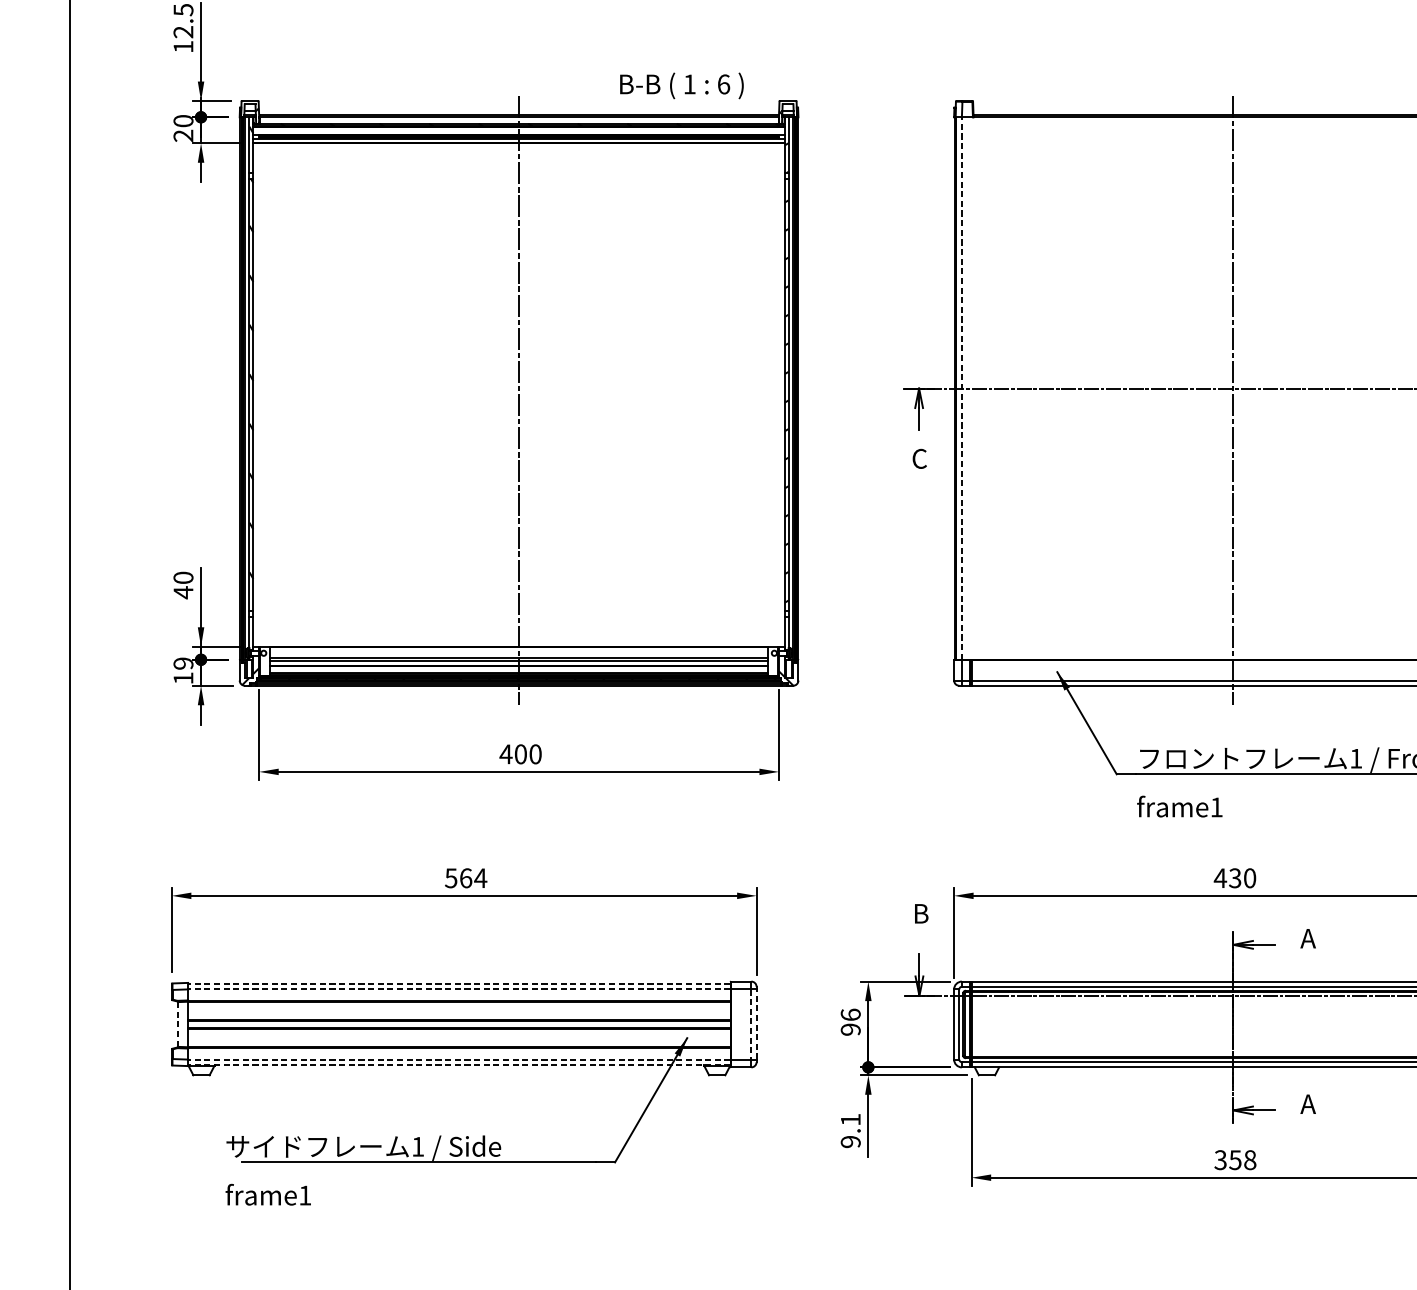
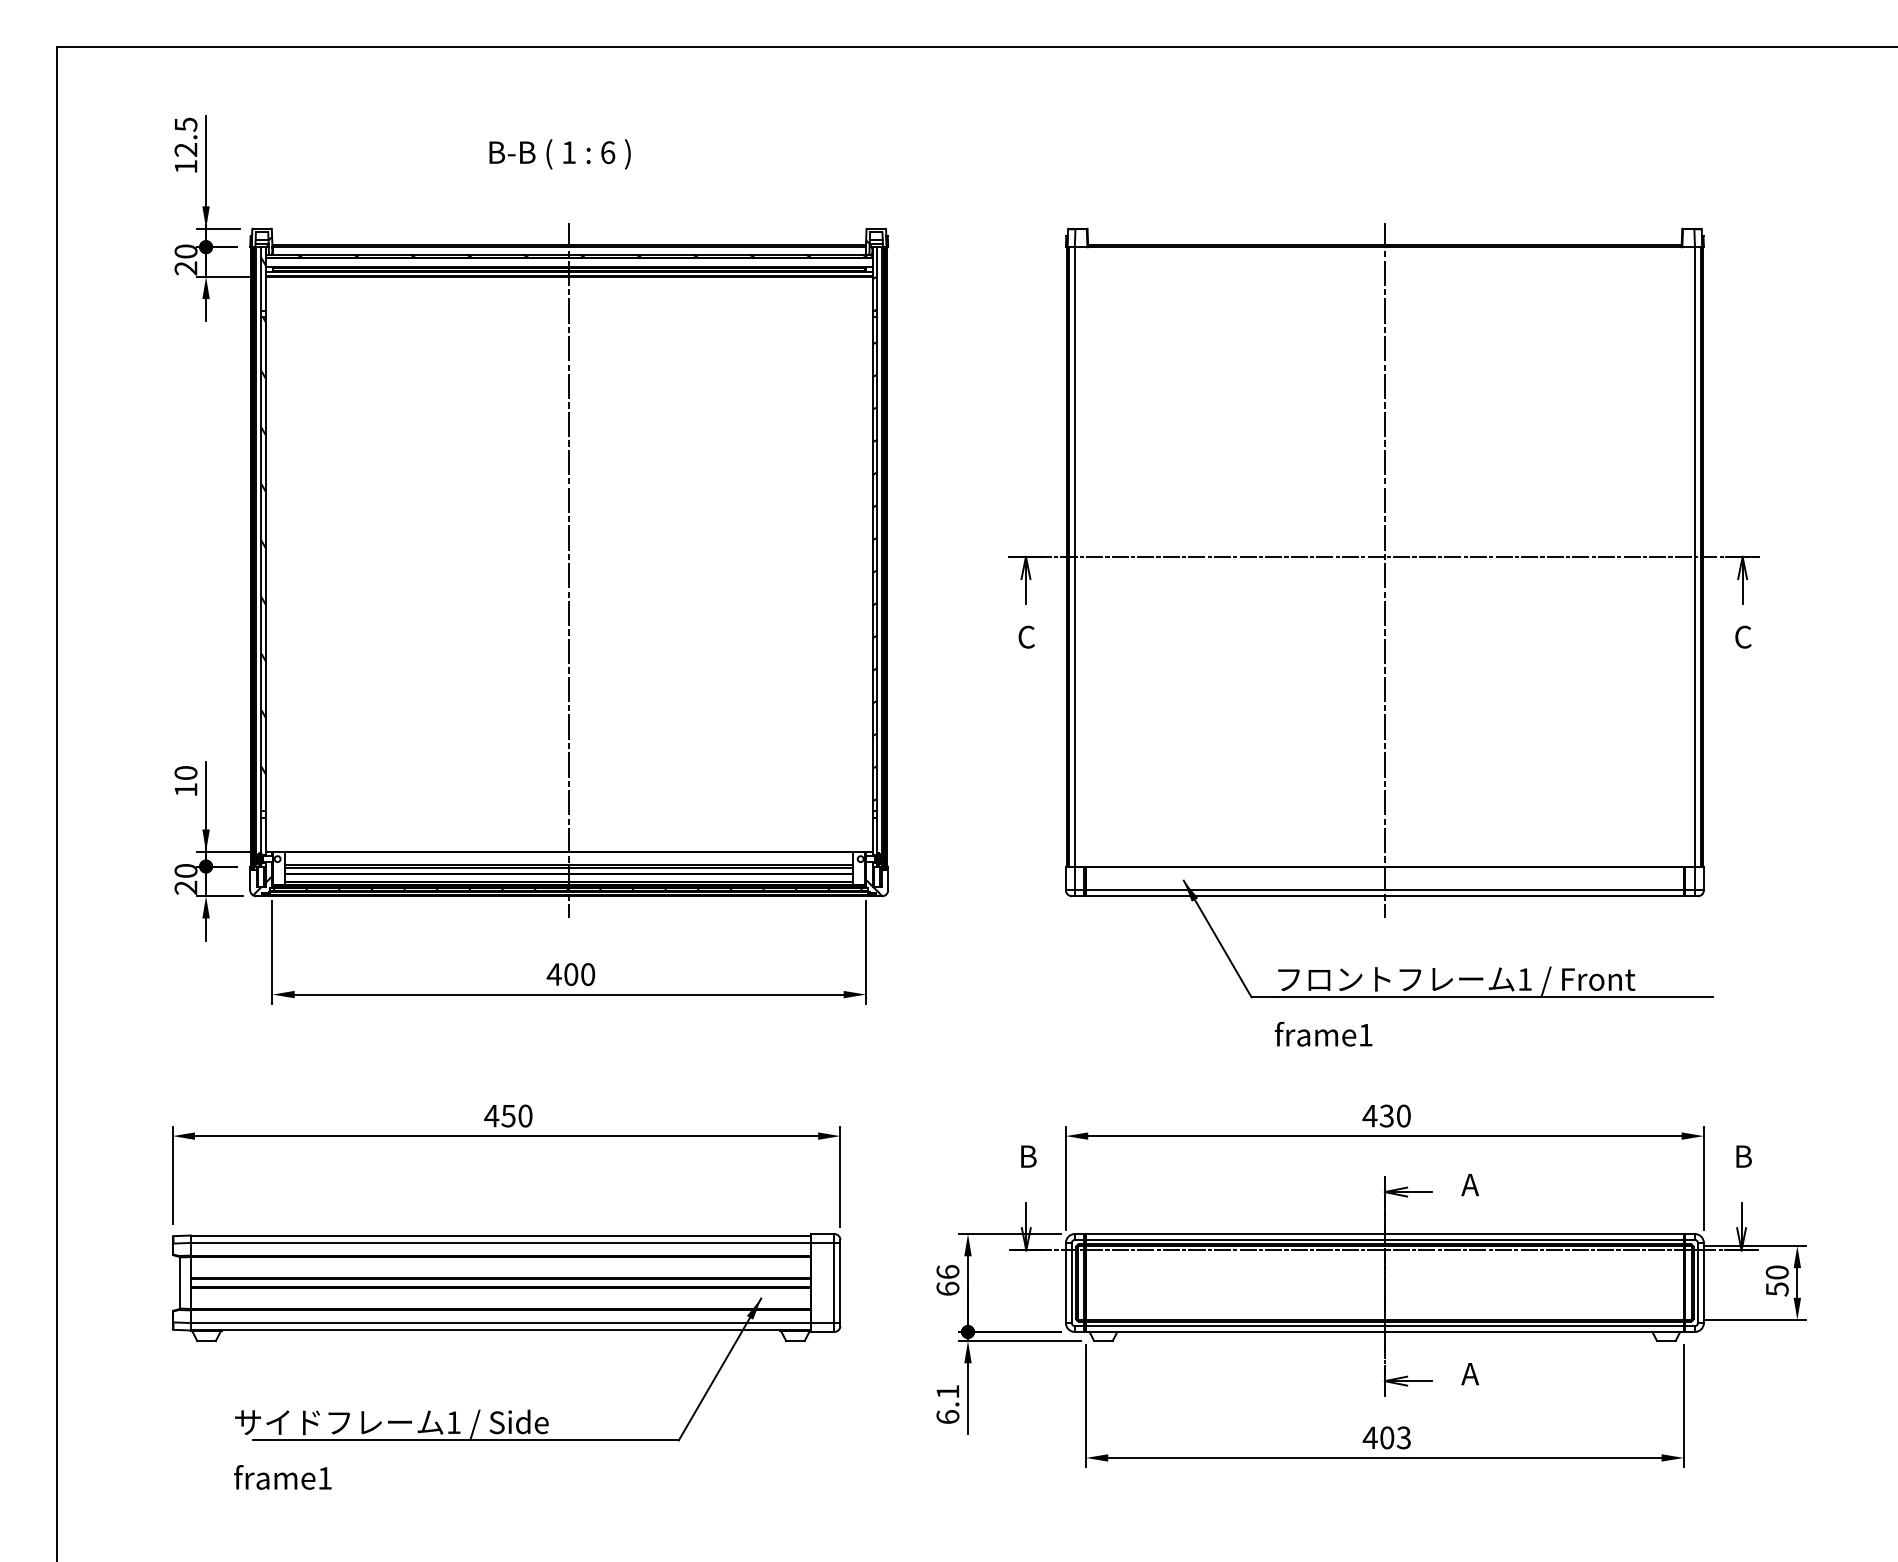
text: (681, 86) -> (559, 154), moved
line: (962, 388) -> (1075, 556), dashed -> solid
text: (183, 592) -> (186, 789), 40 -> 10
text: (183, 671) -> (185, 879), 19 -> 20
text: (465, 877) -> (508, 1115), 564 -> 450
line: (459, 983) -> (501, 1236), dashed -> solid
line: (459, 989) -> (501, 1242), dashed -> solid
line: (178, 1024) -> (180, 1283), dashed -> solid
line: (751, 1024) -> (834, 1283), dashed -> solid
line: (756, 1024) -> (840, 1282), dashed -> solid
text: (850, 1029) -> (947, 1288), 96 -> 66
line: (459, 1059) -> (501, 1323), dashed -> solid
line: (459, 1065) -> (501, 1329), dashed -> solid
text: (850, 1142) -> (947, 1417), 9.1 -> 6.1
text: (1234, 1159) -> (1386, 1437), 358 -> 403

